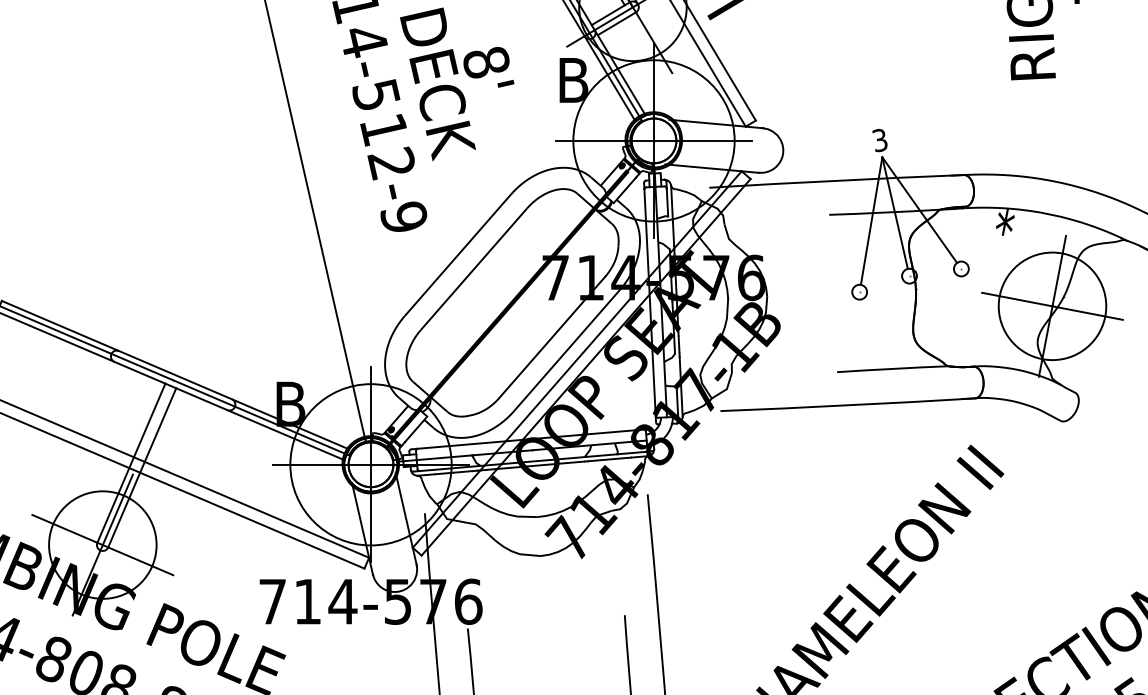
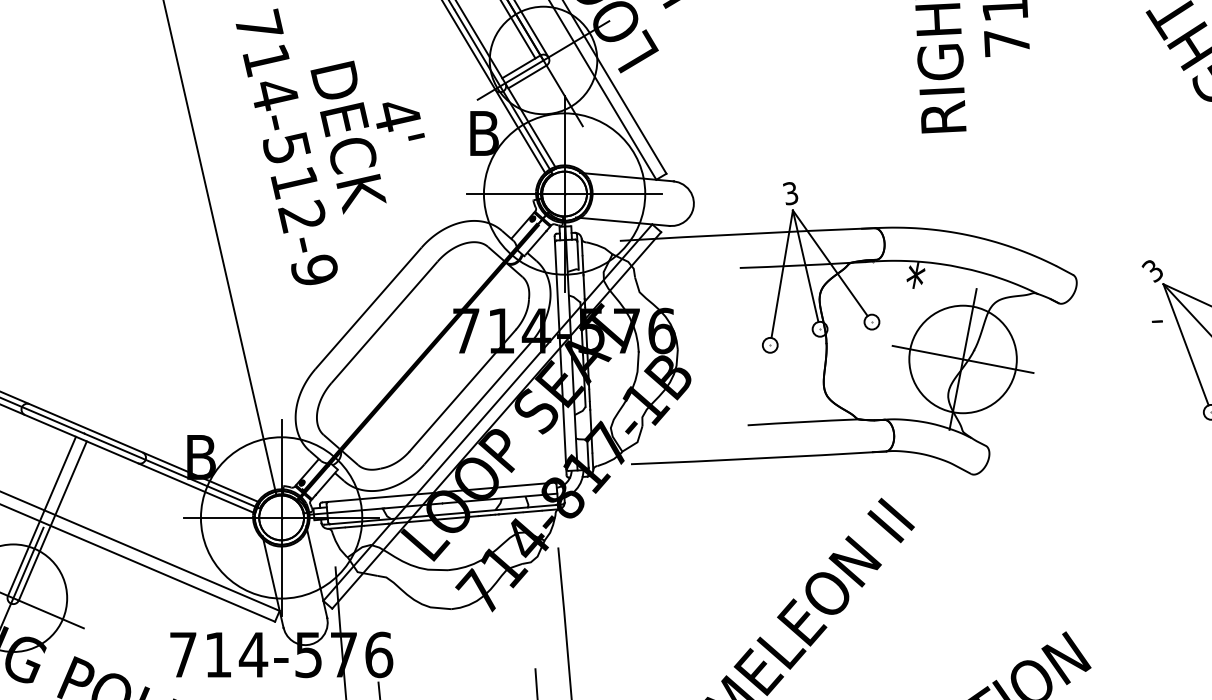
text: (486, 63) -> (397, 116), 8' -> 4'

